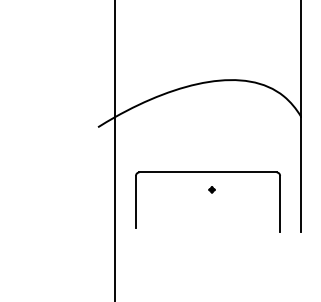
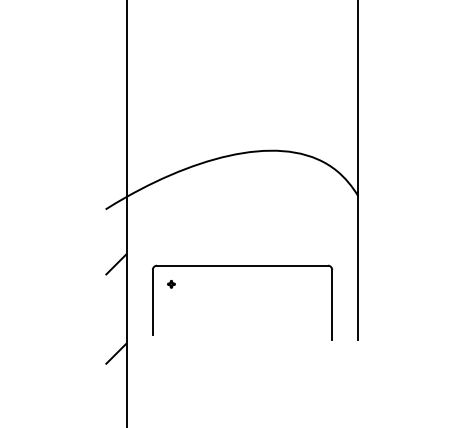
part: (212, 189) -> (171, 284), moved
hatch: (105, 207) -> (115, 309), added

